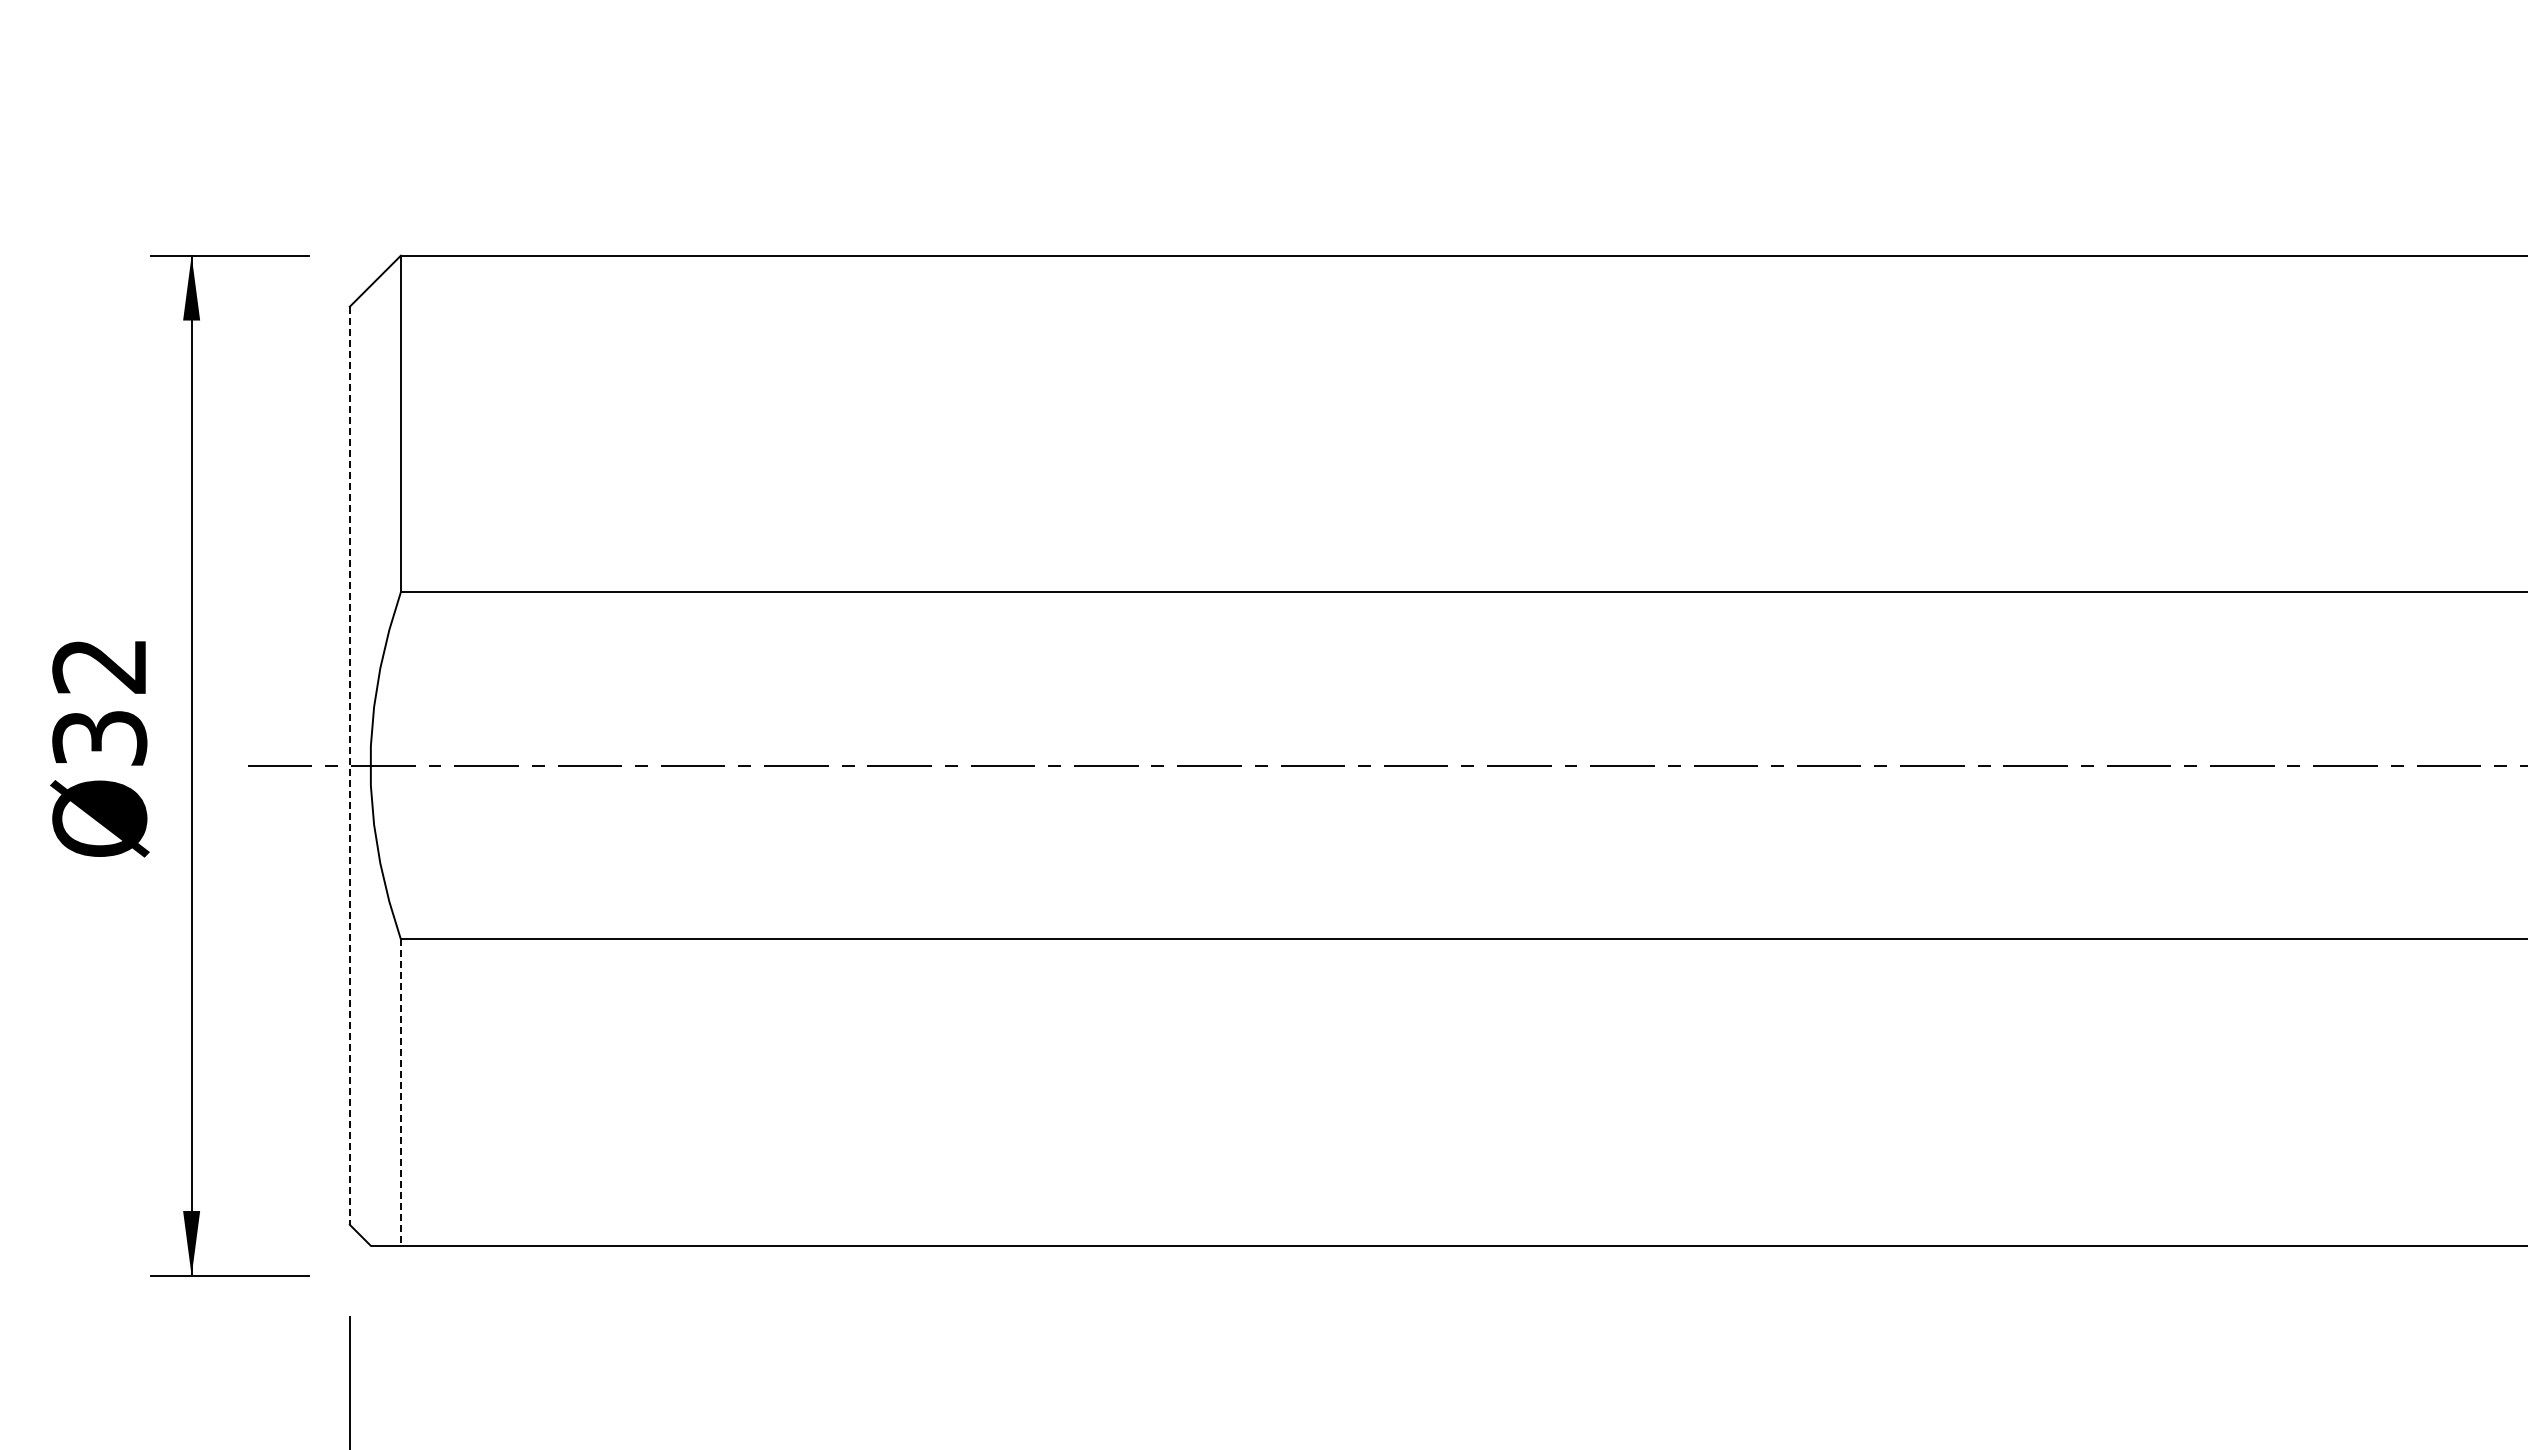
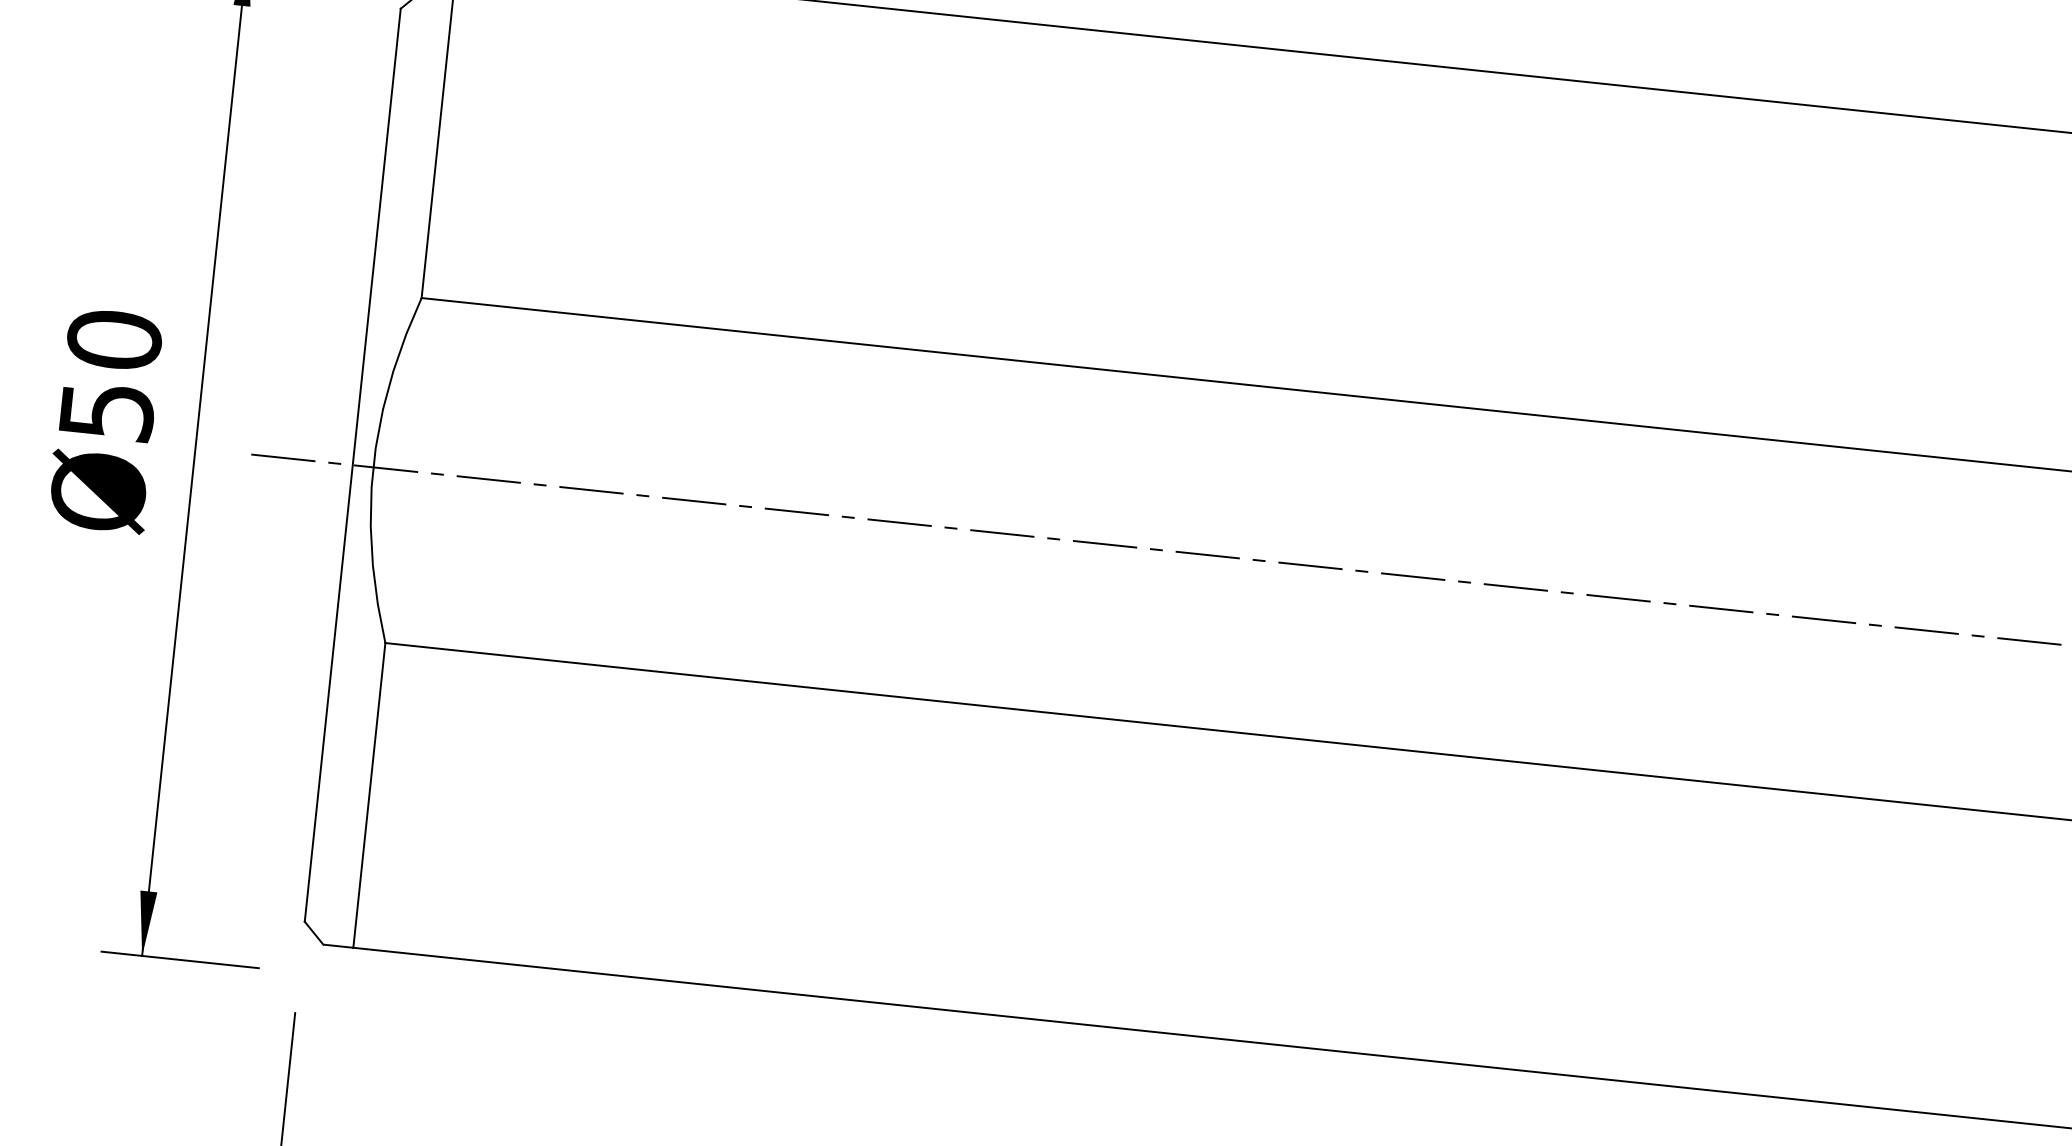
text: (99, 701) -> (110, 375), Ø32 -> Ø50
line: (349, 766) -> (352, 465), dashed -> solid
line: (400, 1092) -> (369, 795), dashed -> solid

